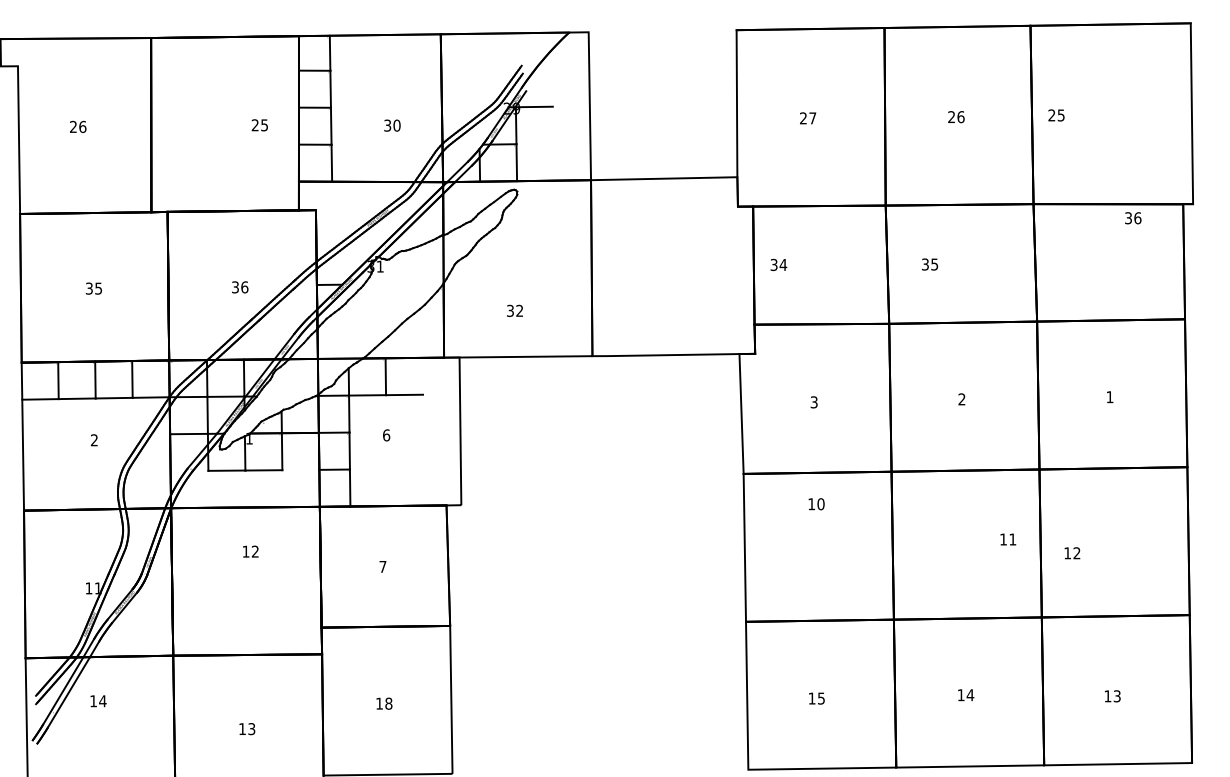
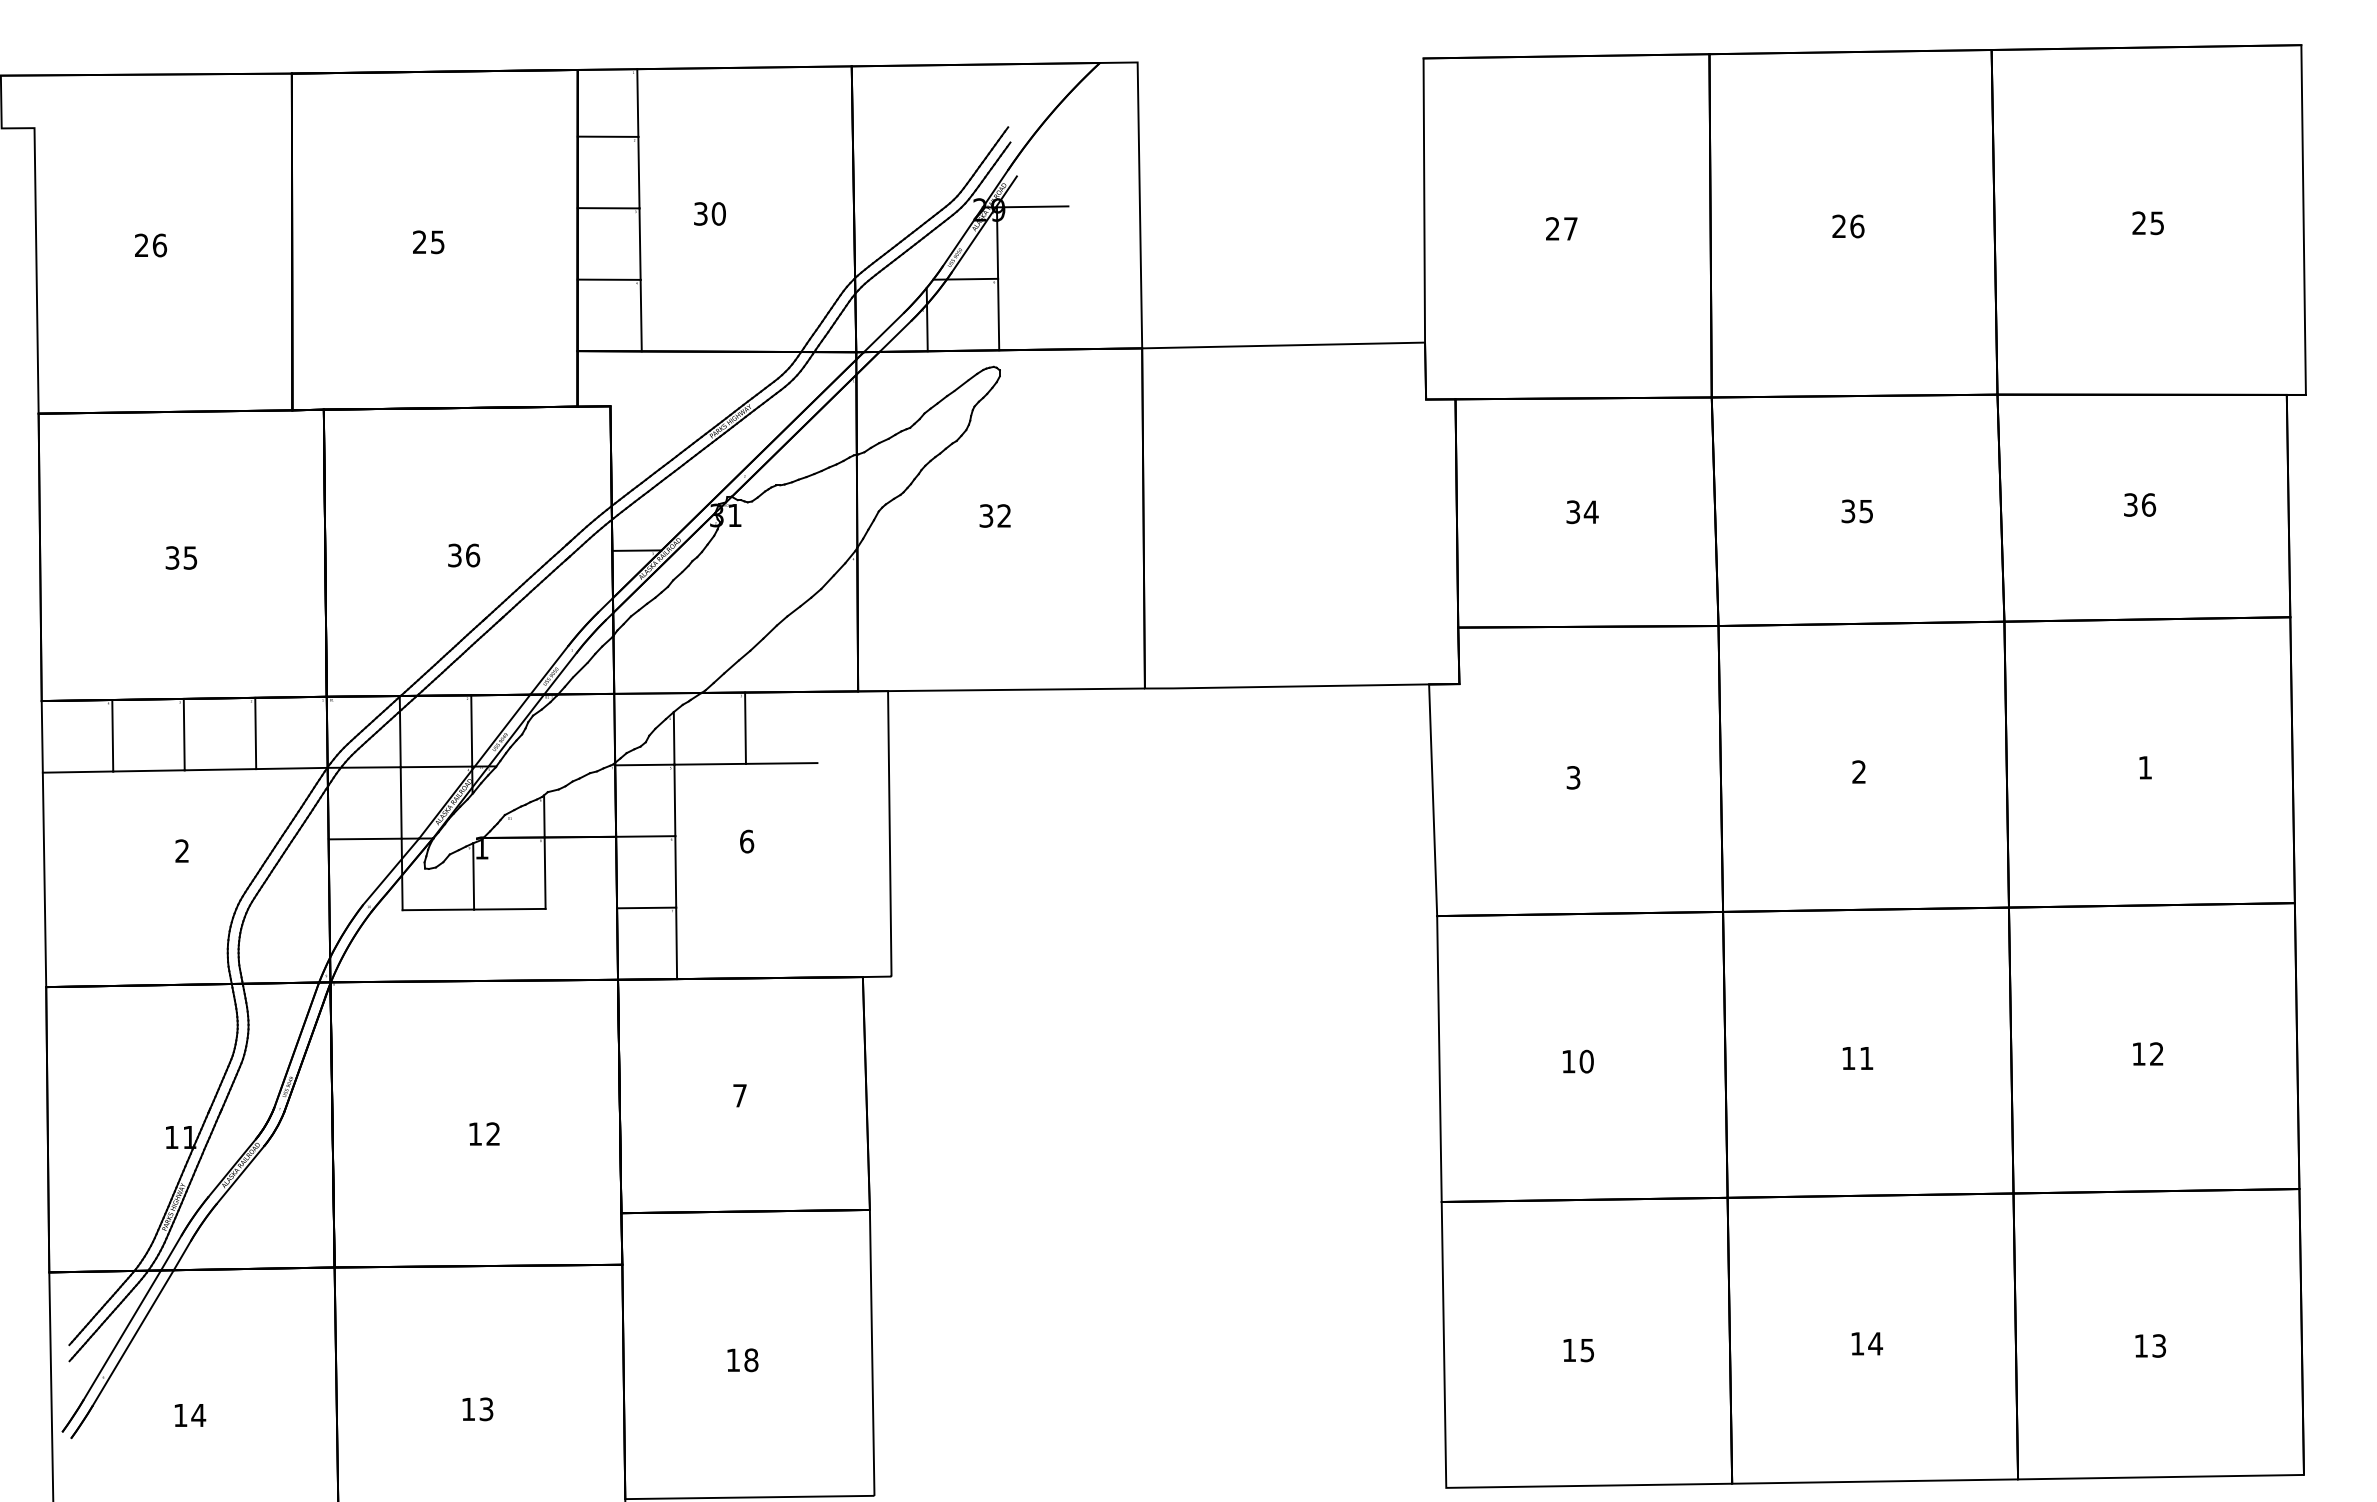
text: (1056, 115) -> (2148, 223), moved
text: (259, 125) -> (427, 242), moved
text: (392, 125) -> (710, 213), moved
text: (1133, 218) -> (2140, 505), moved
text: (778, 264) -> (1581, 511), moved
text: (930, 264) -> (1858, 511), moved
text: (514, 310) -> (994, 515), moved
text: (816, 504) -> (1577, 1062), moved
text: (1008, 539) -> (1858, 1058), moved
text: (250, 551) -> (483, 1133), moved
text: (1072, 553) -> (2148, 1054), moved
text: (98, 701) -> (190, 1415), moved

